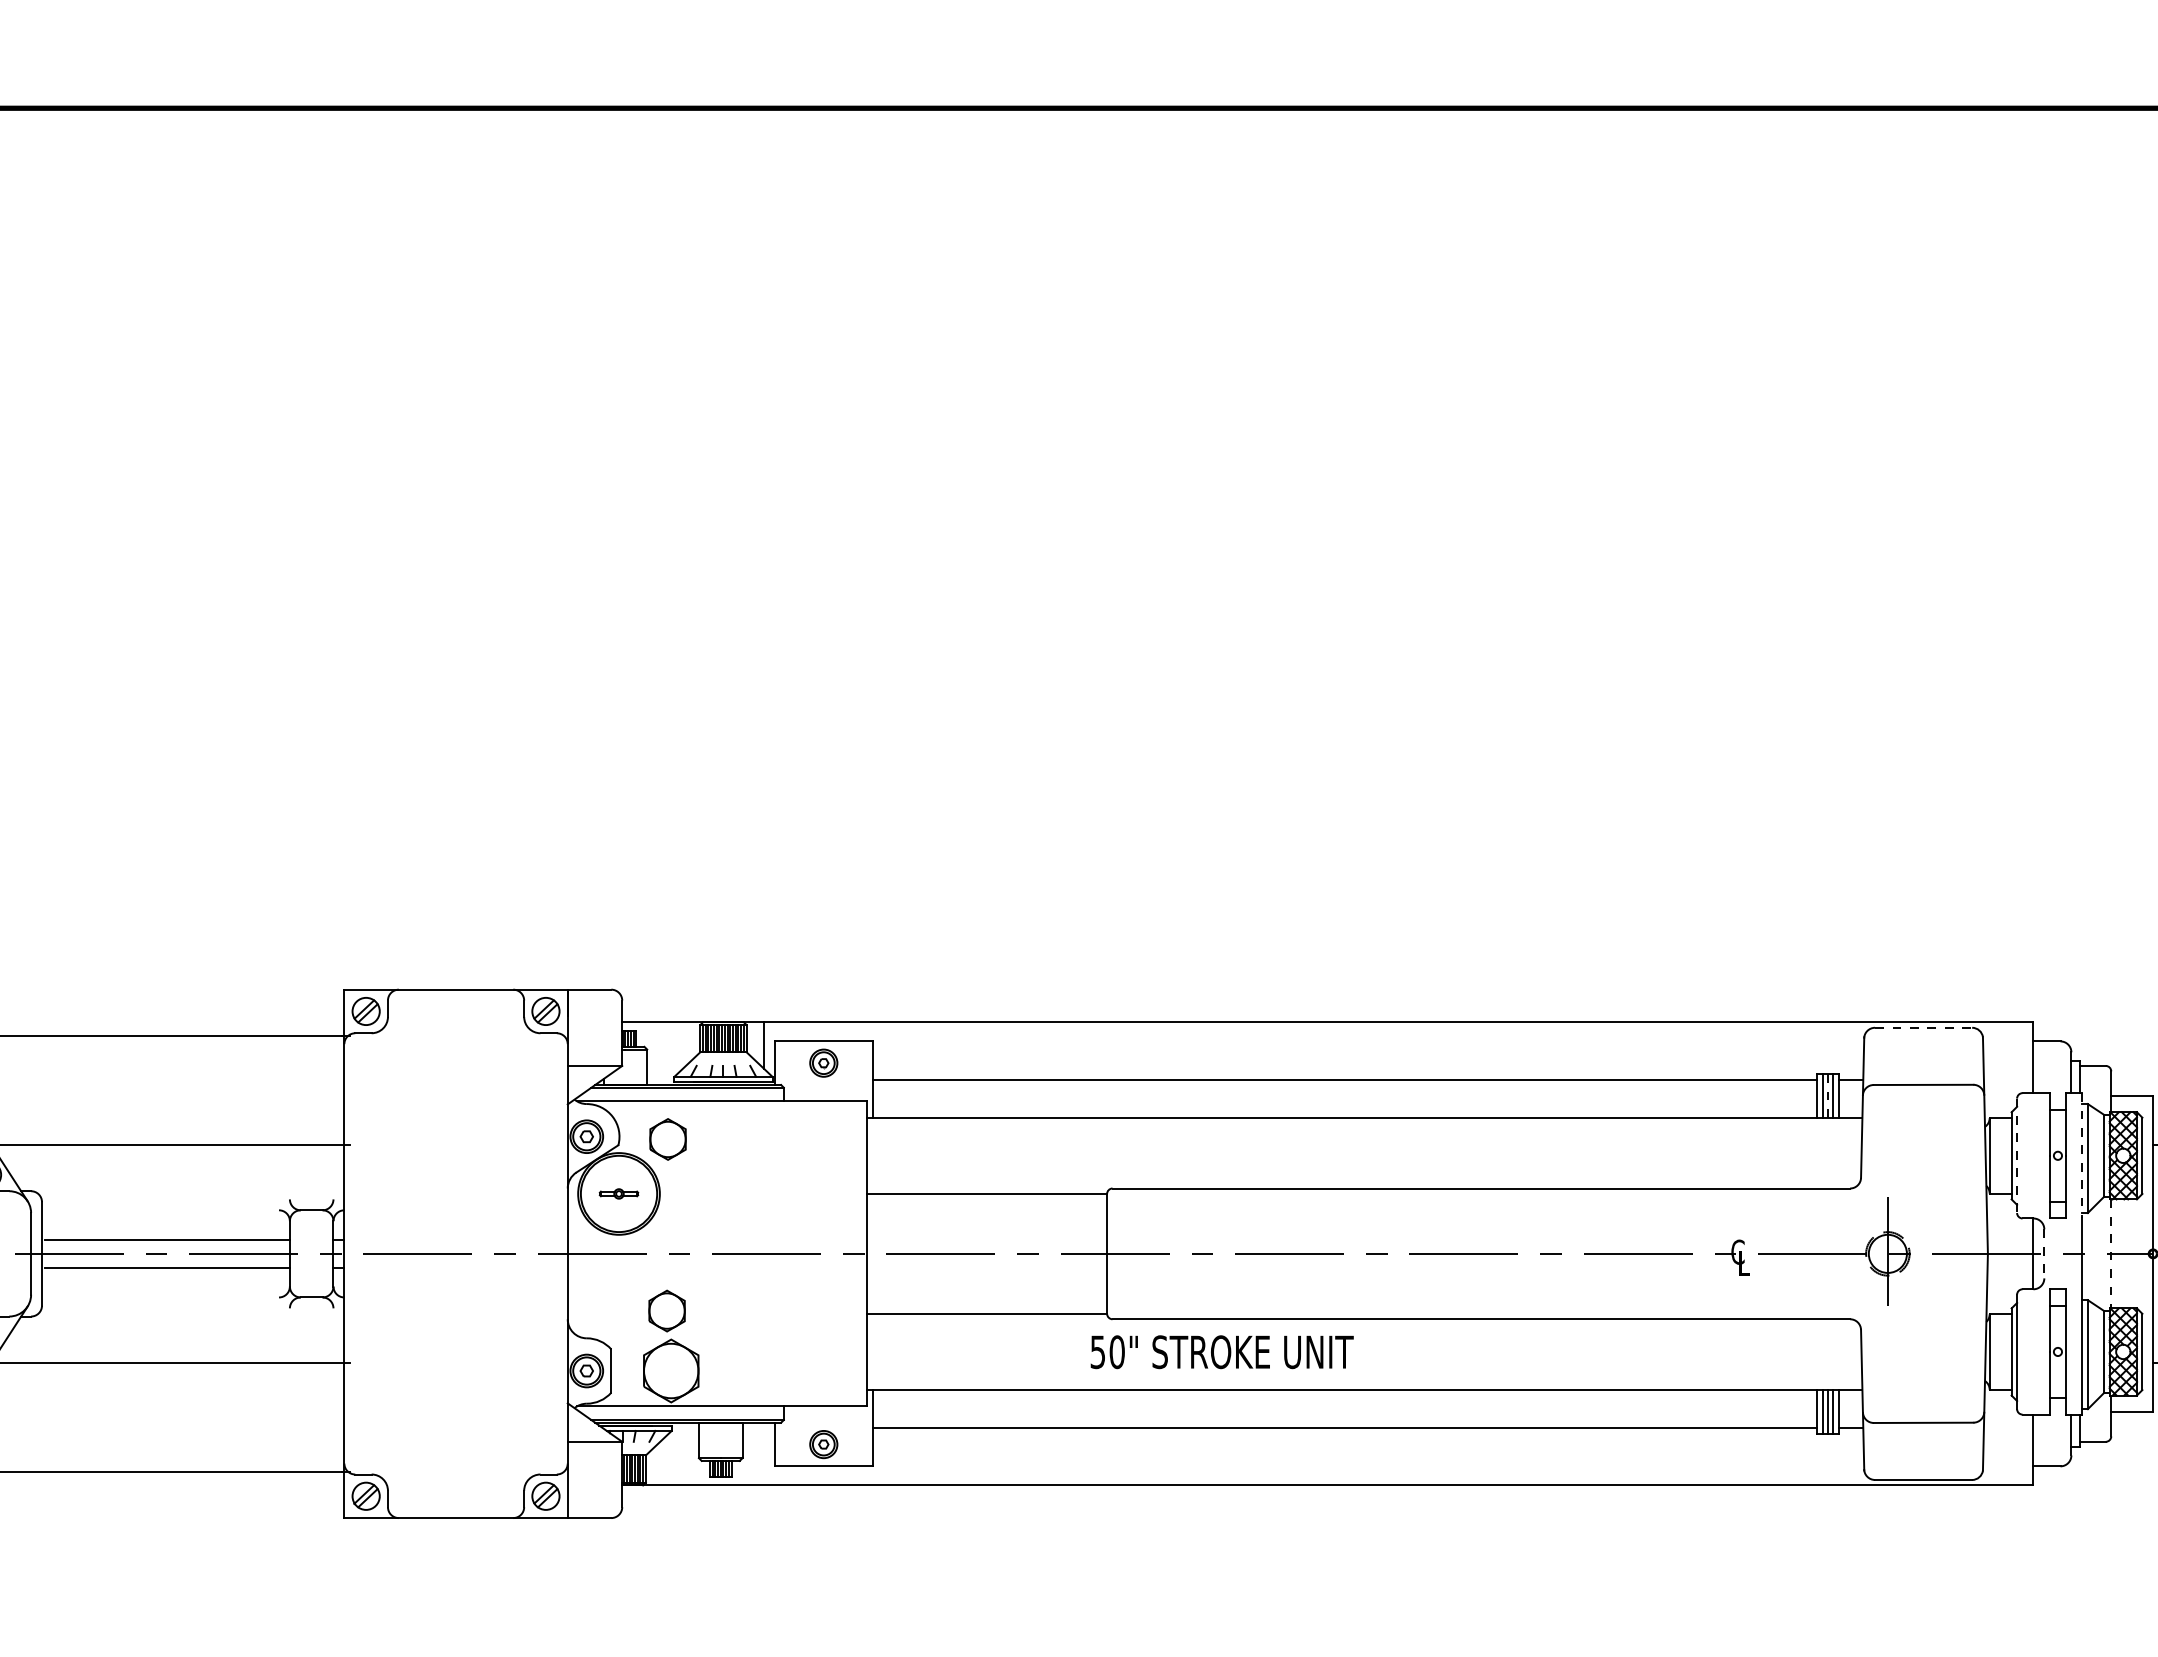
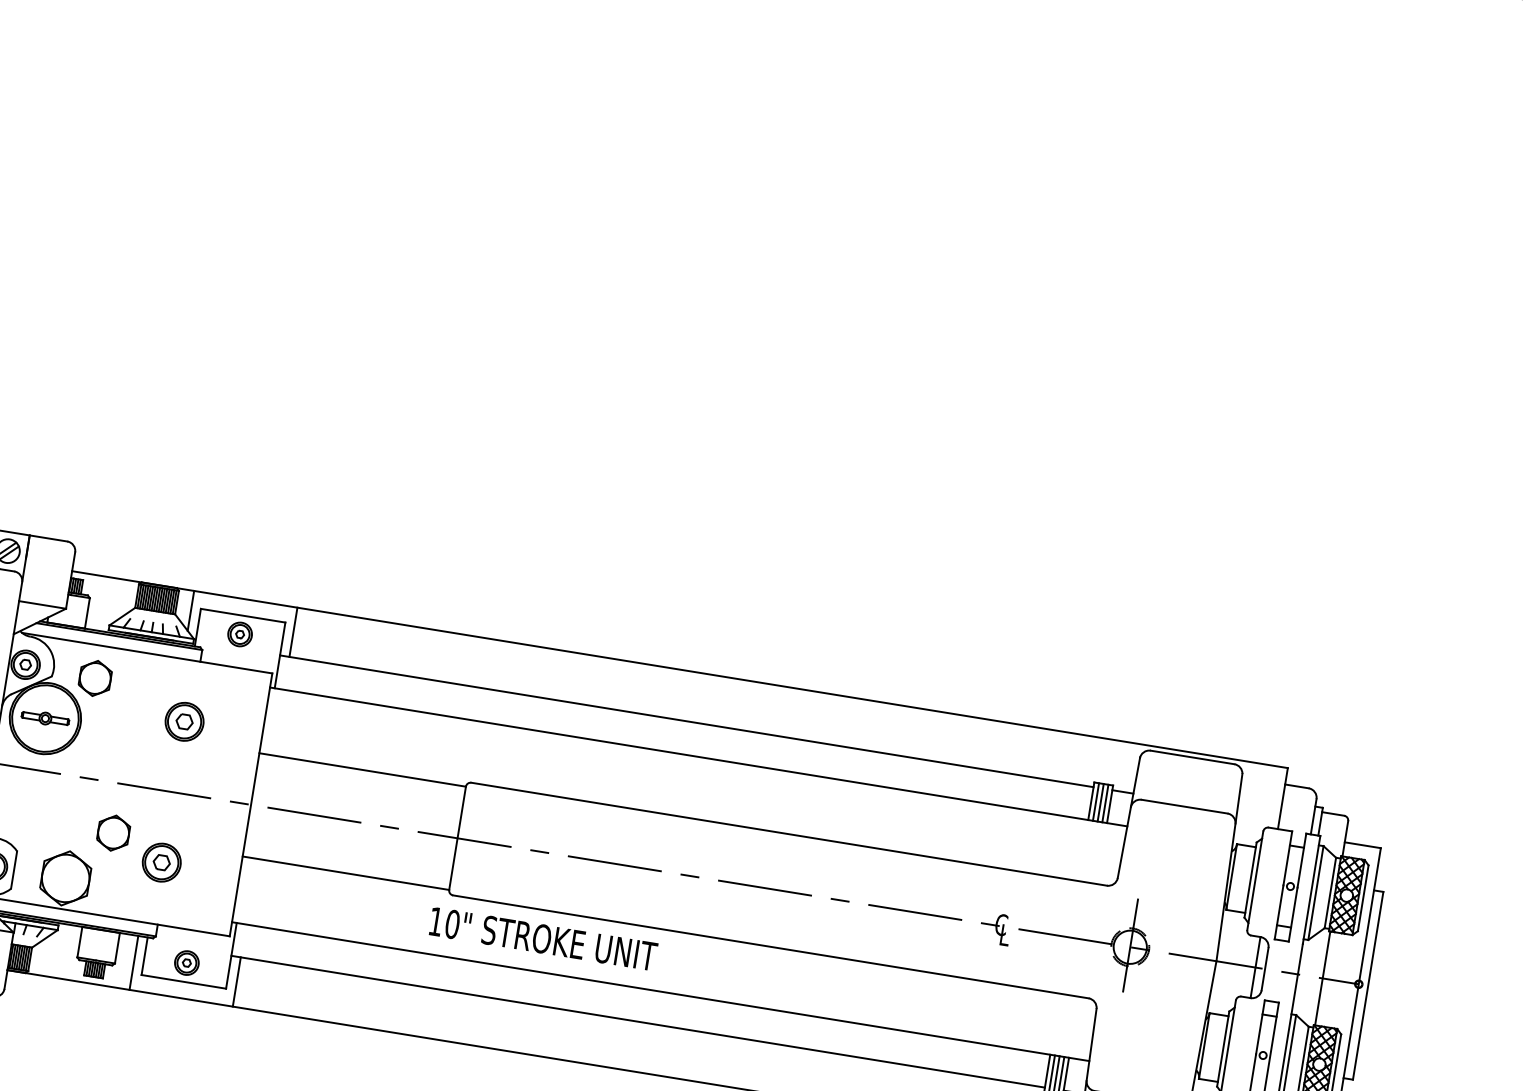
line: (1923, 1027) -> (1192, 757), dashed -> solid
line: (883, 1050) -> (293, 631), added
line: (1827, 1095) -> (1100, 802), dashed -> solid
line: (2082, 1155) -> (1311, 889), dashed -> solid
line: (2017, 1156) -> (1255, 881), dashed -> solid
part: (776, 1171) -> (184, 721), added
part: (618, 1193) -> (45, 718), size x1.43
line: (2044, 1253) -> (1265, 968), dashed -> solid
line: (2111, 1254) -> (1322, 979), dashed -> solid
part: (666, 1310) -> (113, 832), moved
part: (776, 1335) -> (161, 862), added
text: (1097, 1352) -> (435, 921), 50" -> 10"
line: (763, 1453) -> (133, 962), added
line: (883, 1456) -> (236, 981), added

